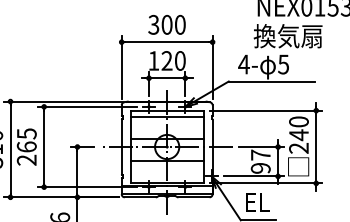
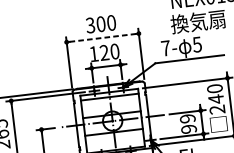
line: (167, 42) -> (103, 38), solid -> dashed
text: (243, 64) -> (165, 48), 4- -> 7-
text: (260, 154) -> (187, 118), 97 -> 99

